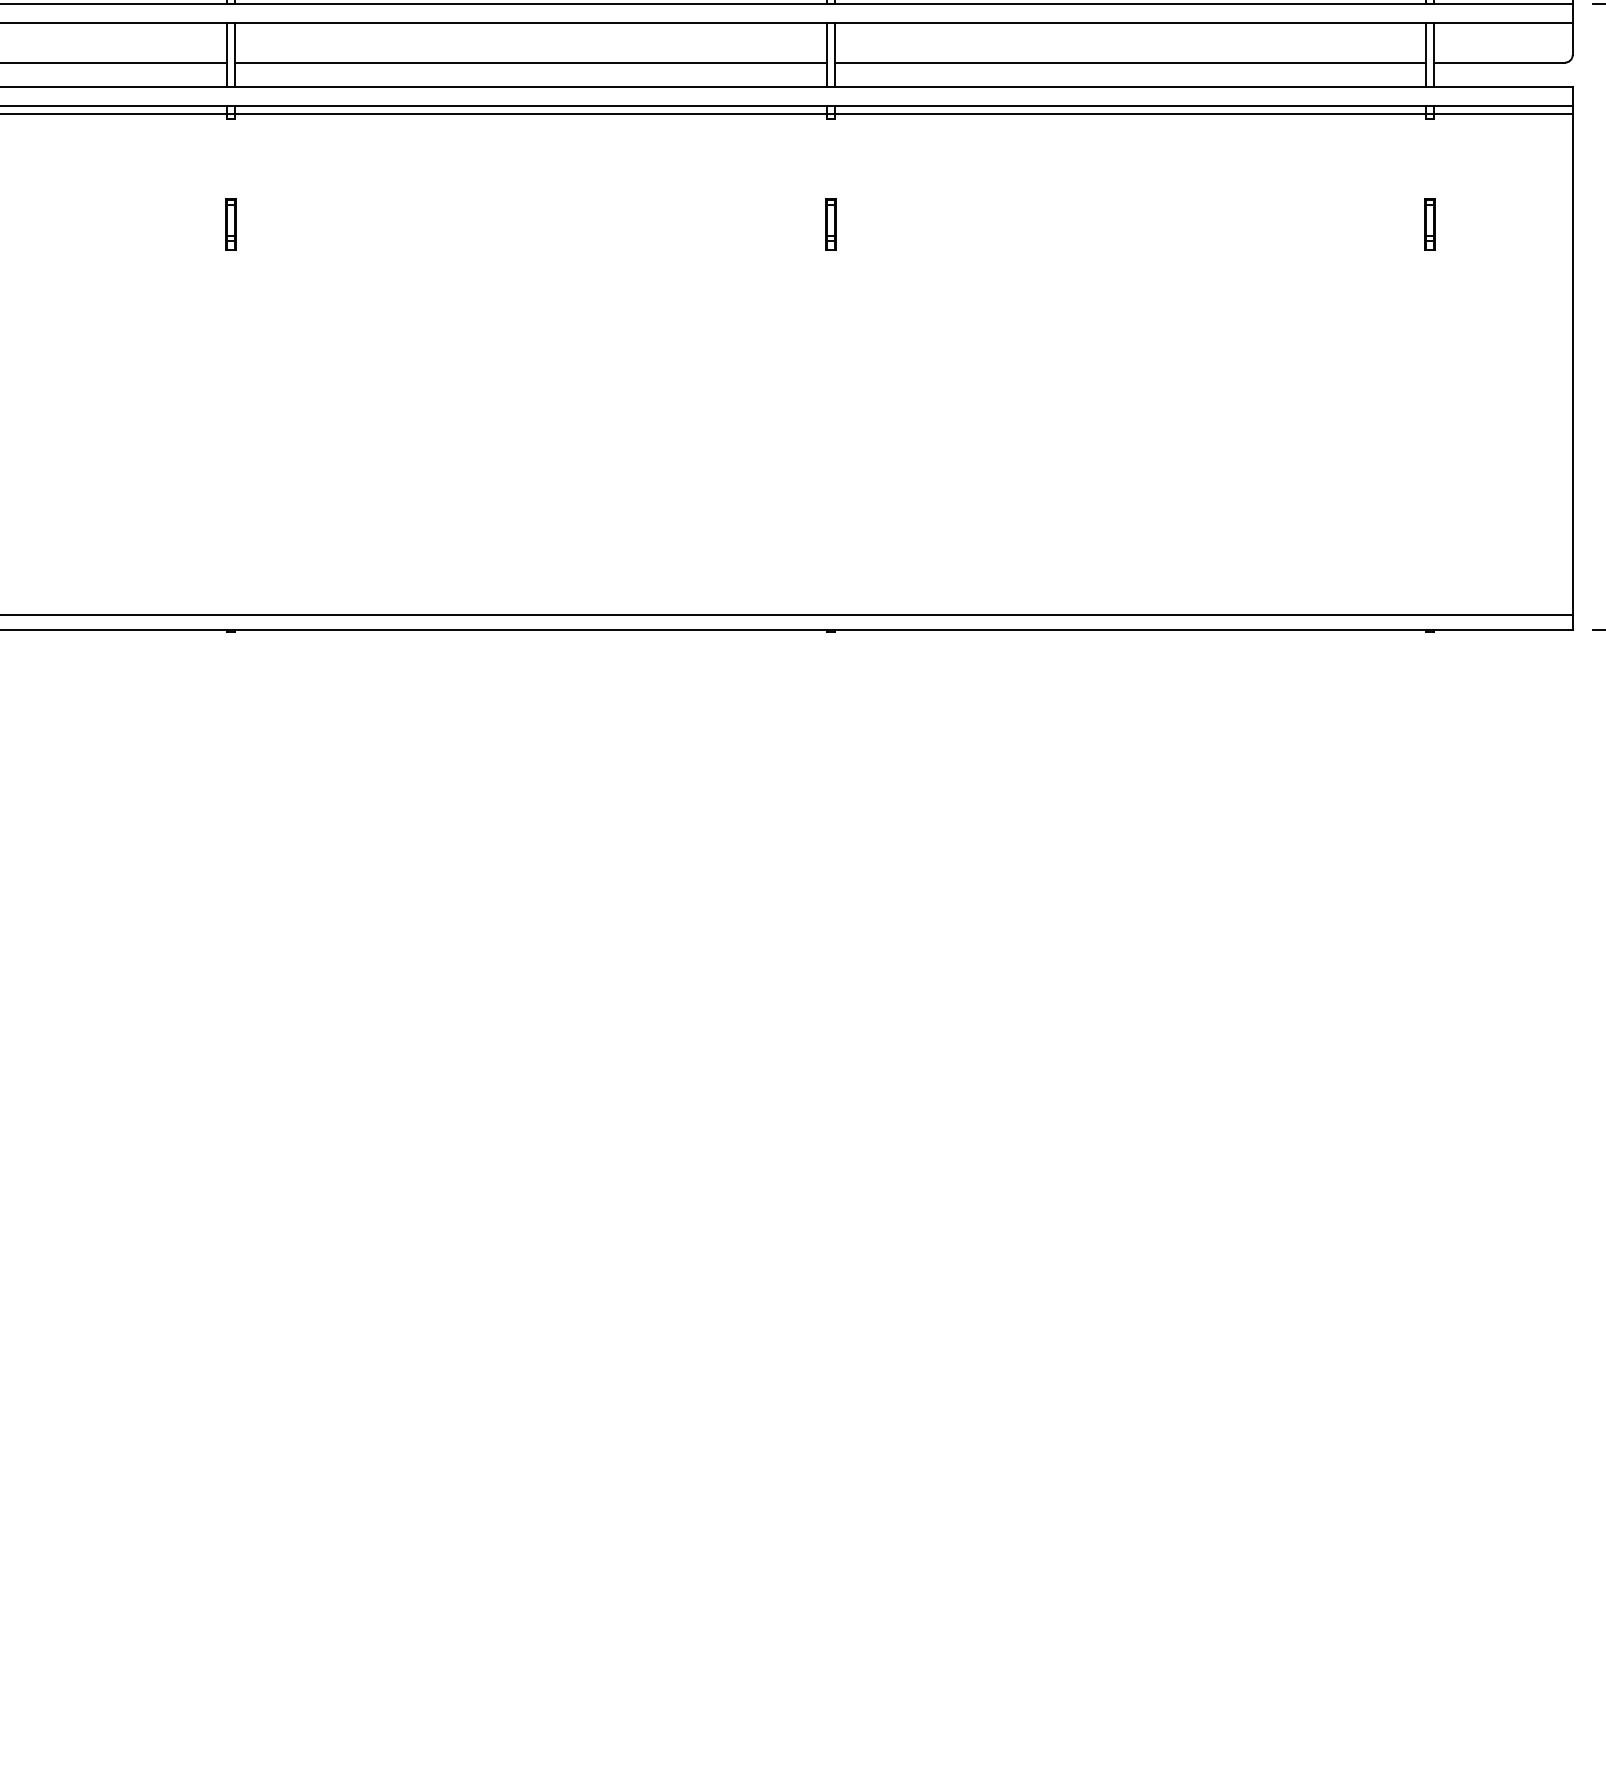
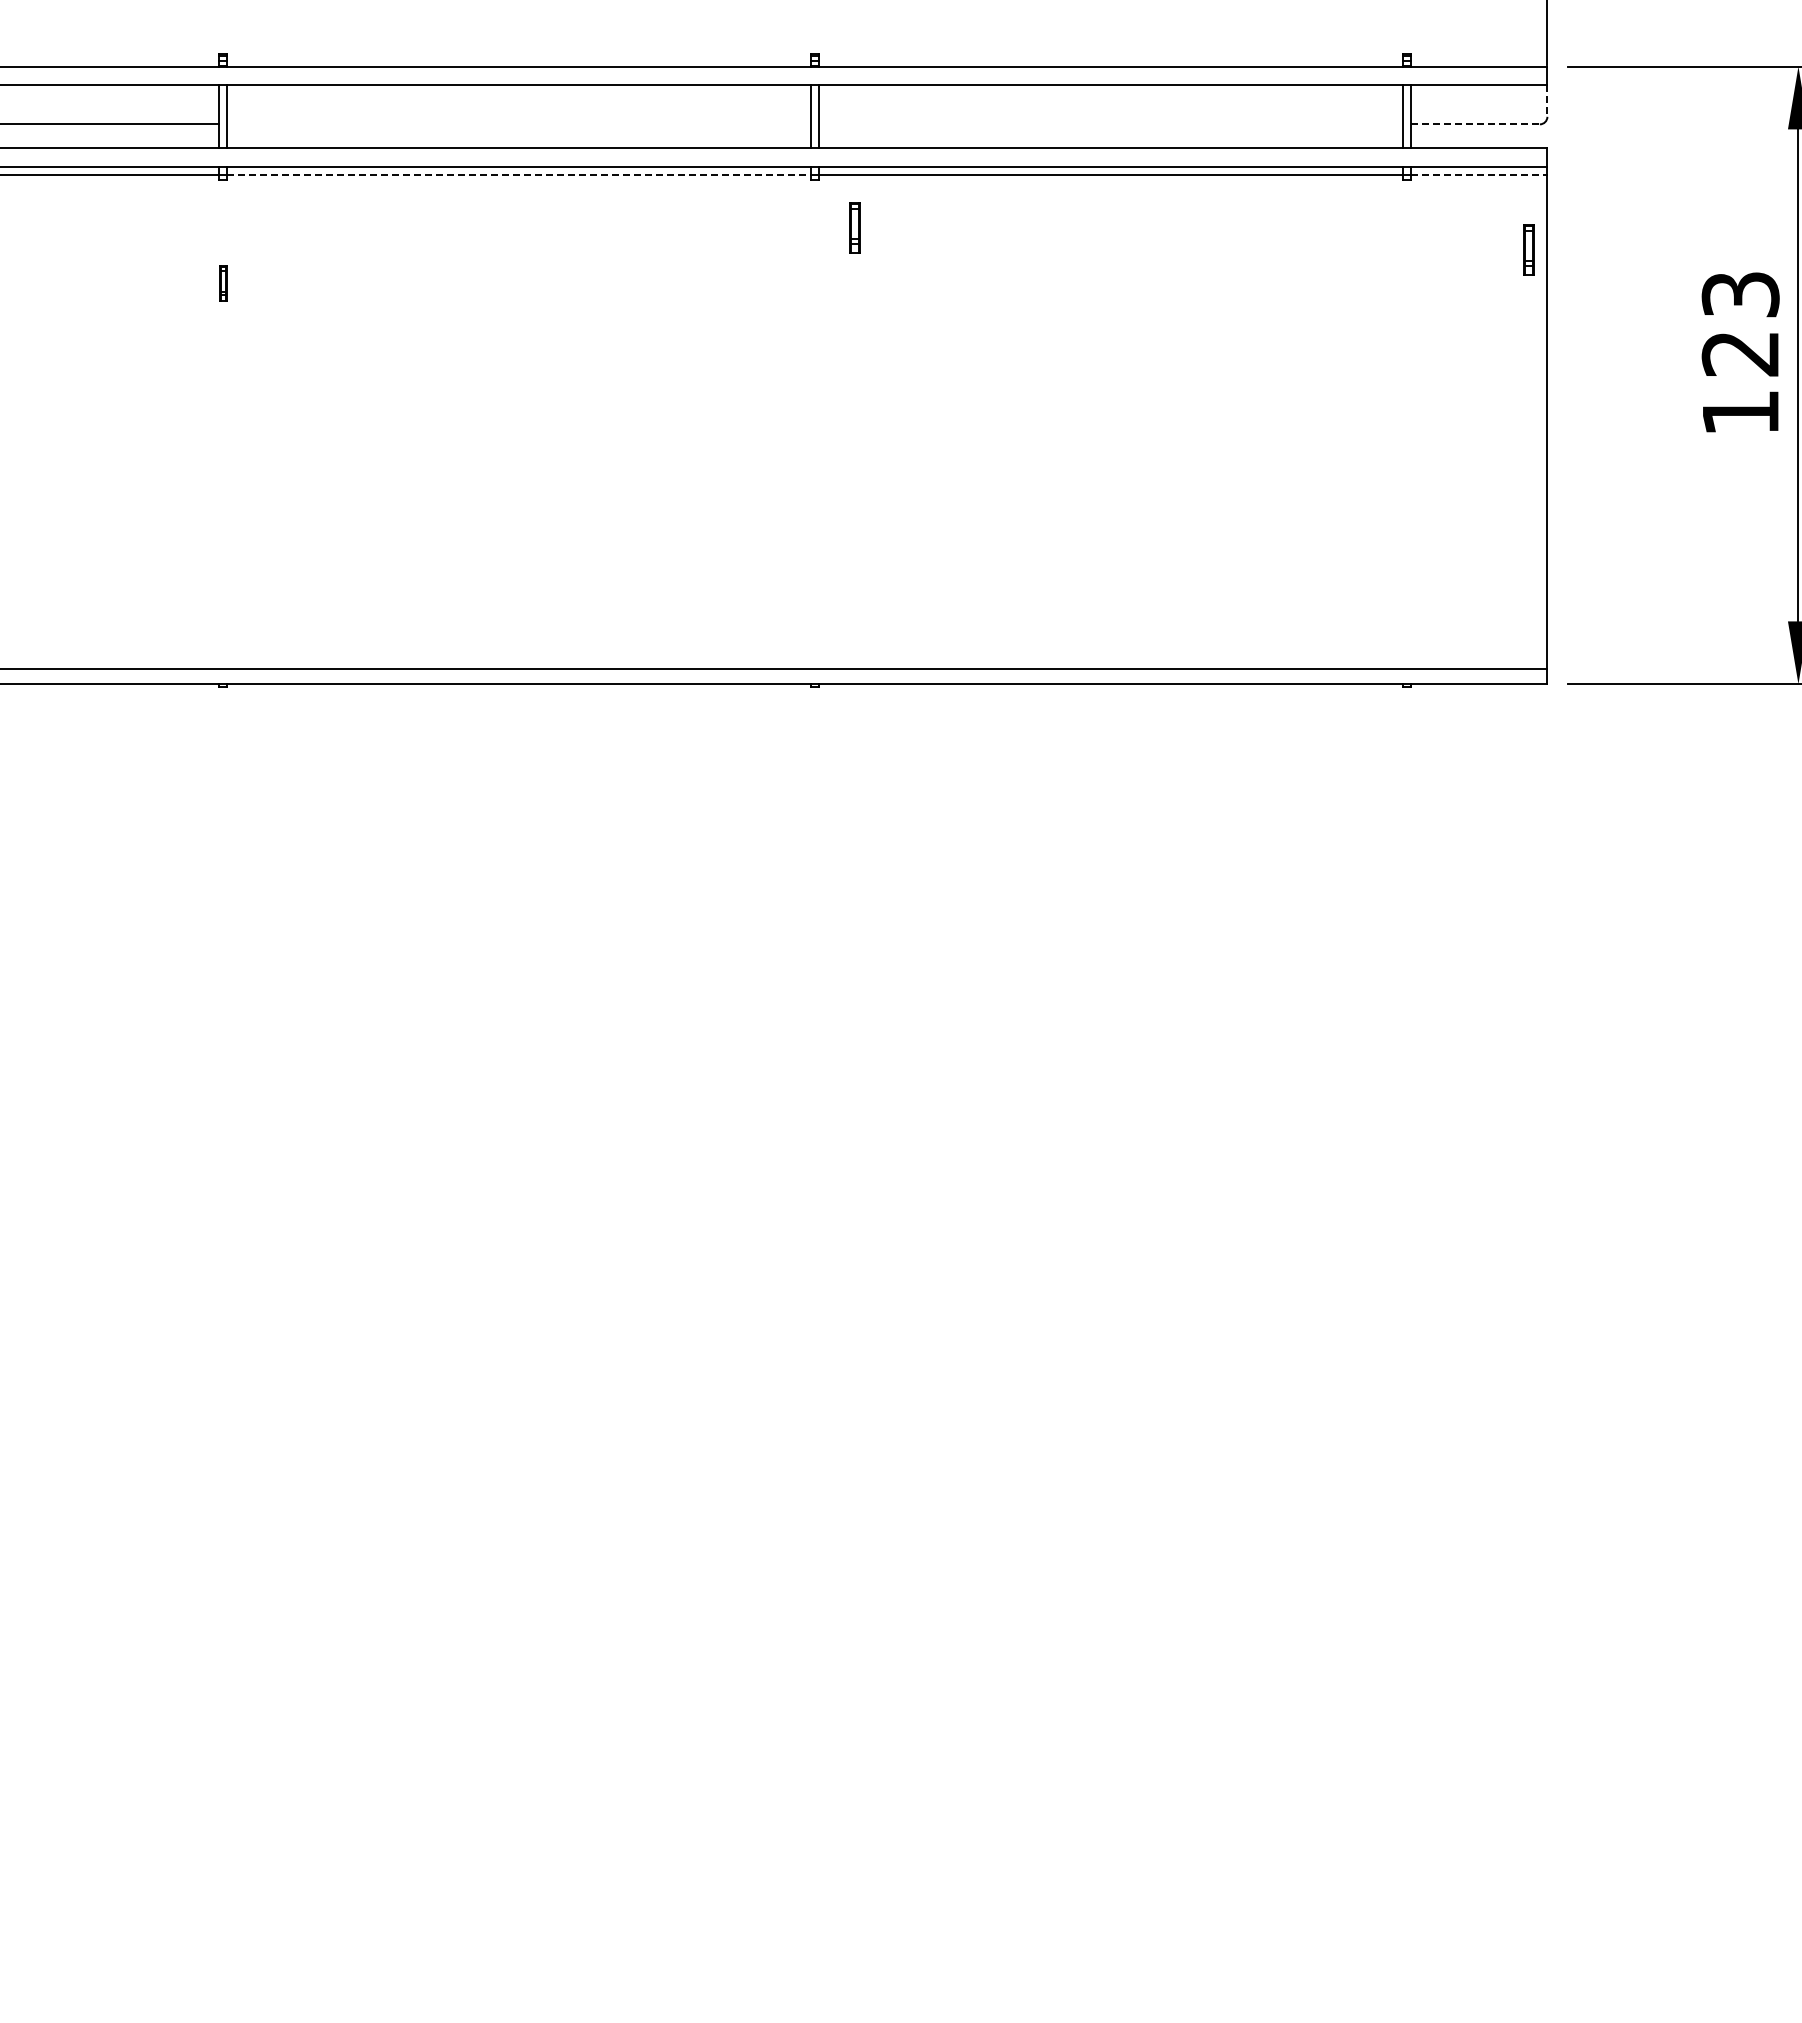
line: (1572, 39) -> (1547, 101), solid -> dashed
line: (530, 62) -> (518, 124), removed
line: (1130, 62) -> (1110, 124), removed
line: (1499, 62) -> (1475, 124), solid -> dashed
line: (531, 113) -> (519, 174), solid -> dashed
line: (1503, 113) -> (1479, 174), solid -> dashed
part: (230, 223) -> (222, 283), size x0.7
part: (830, 223) -> (854, 227), moved
part: (1429, 223) -> (1528, 249), moved

